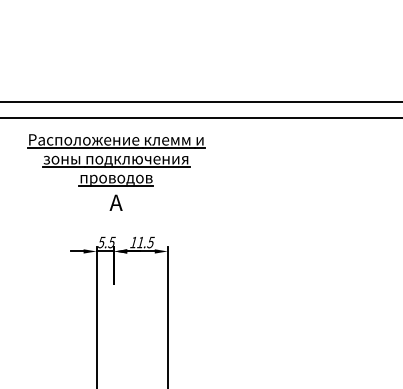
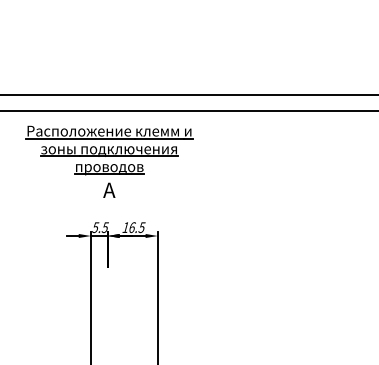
text: (140, 242) -> (132, 227), 11.5 -> 16.5

